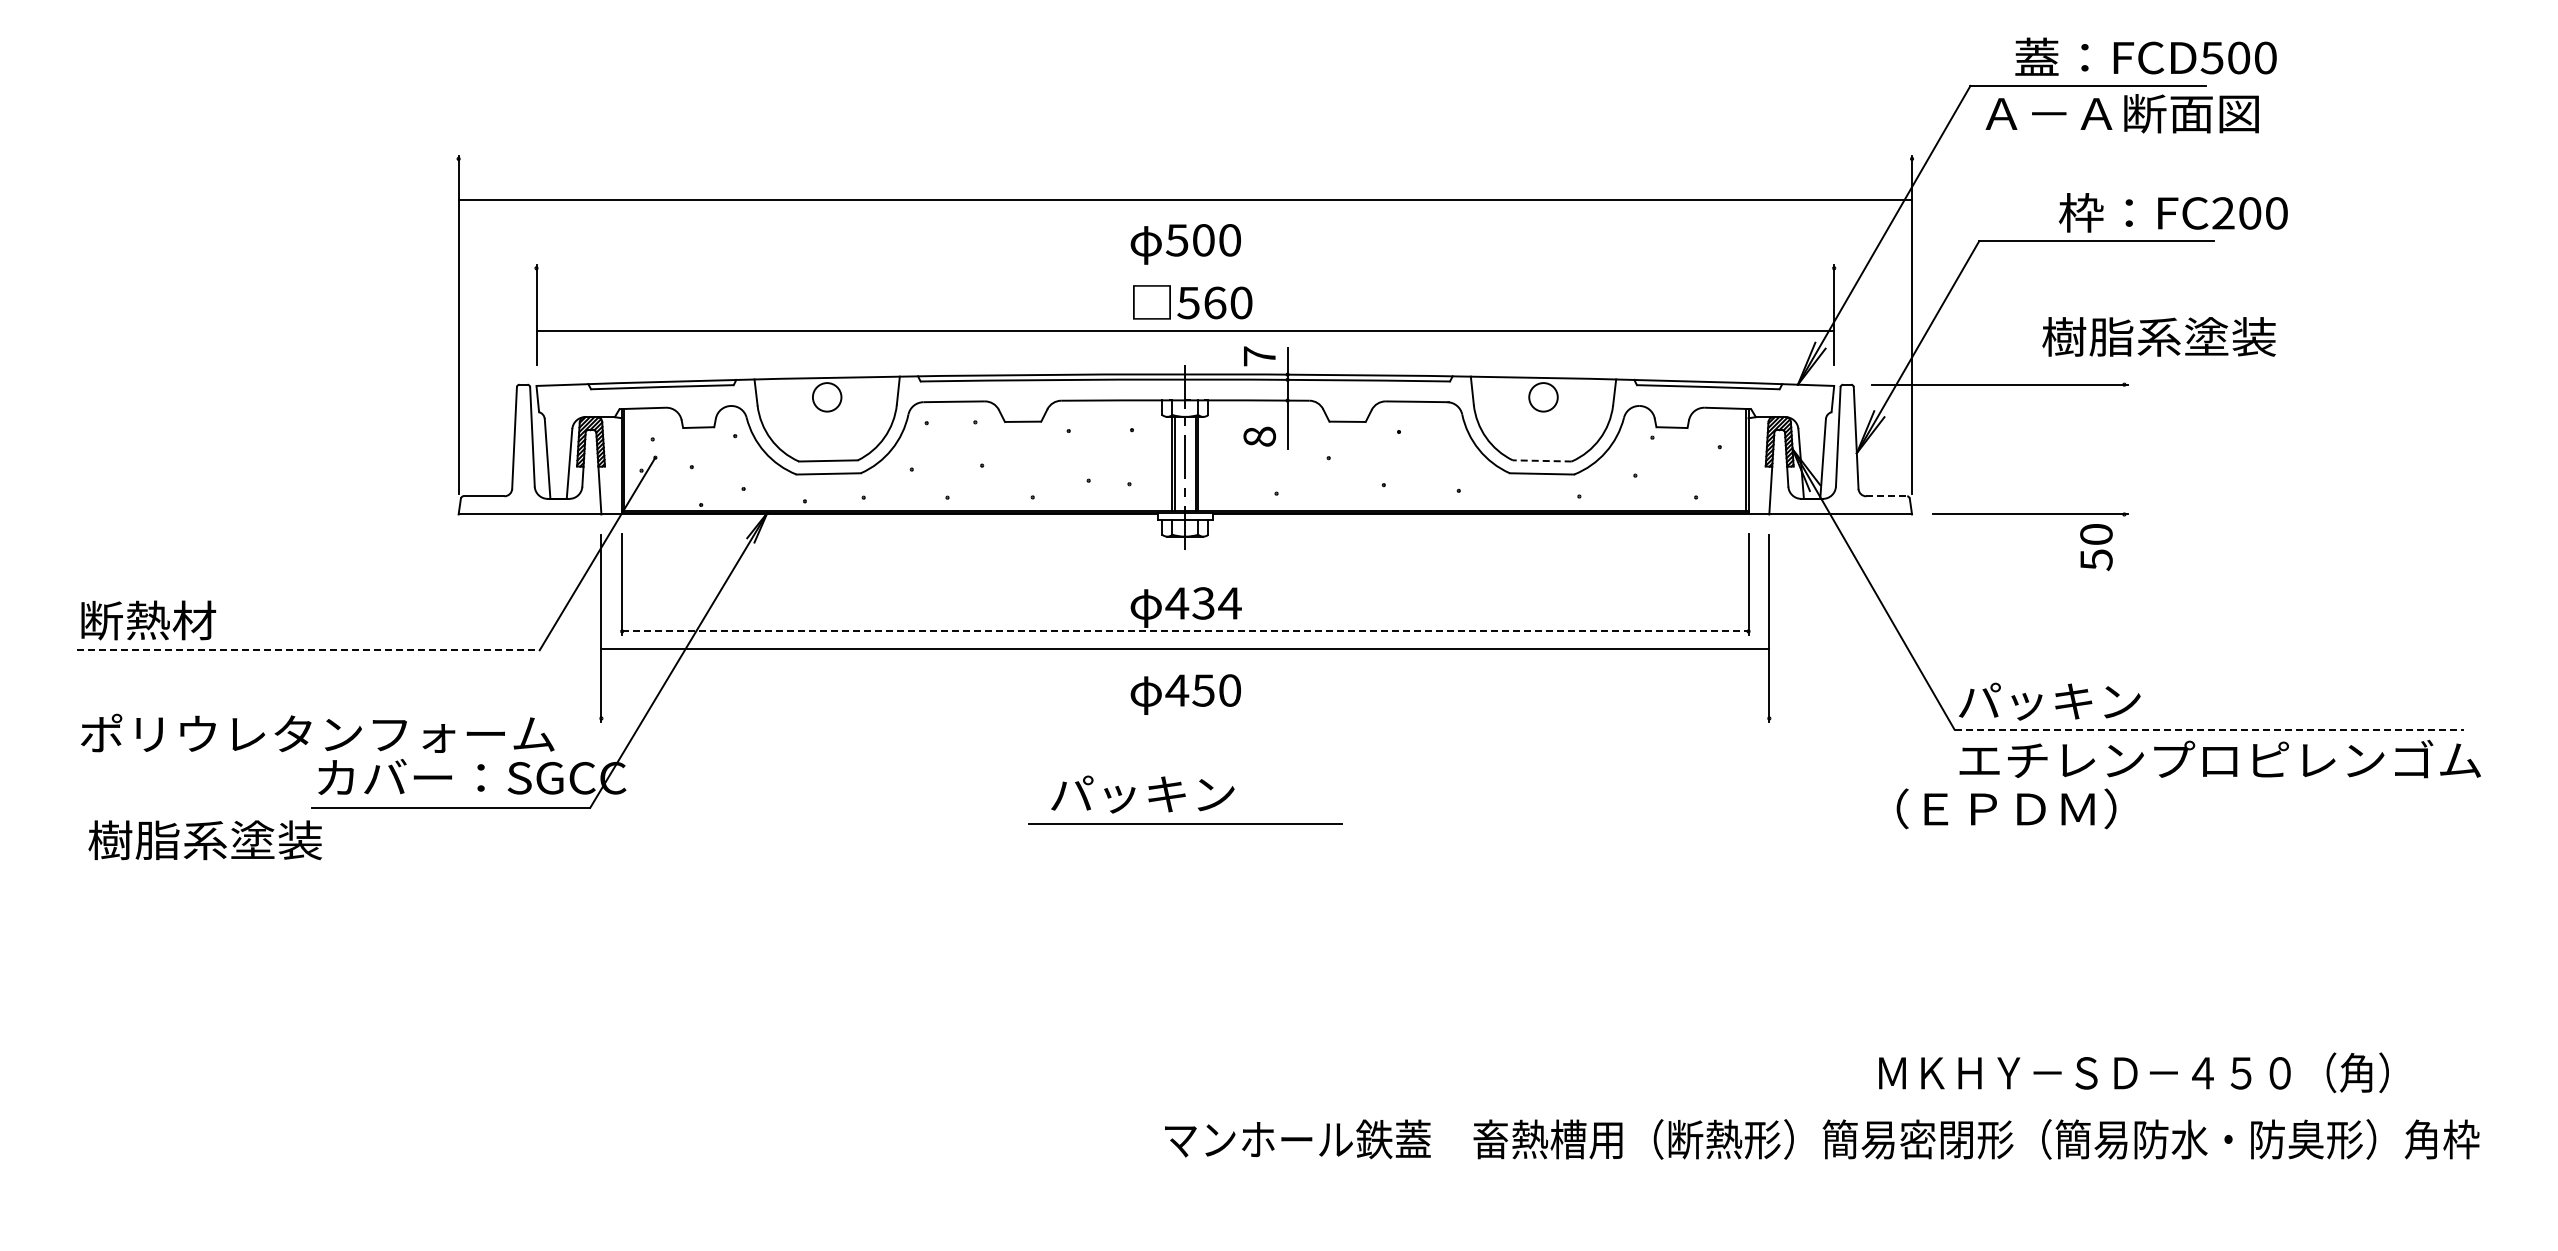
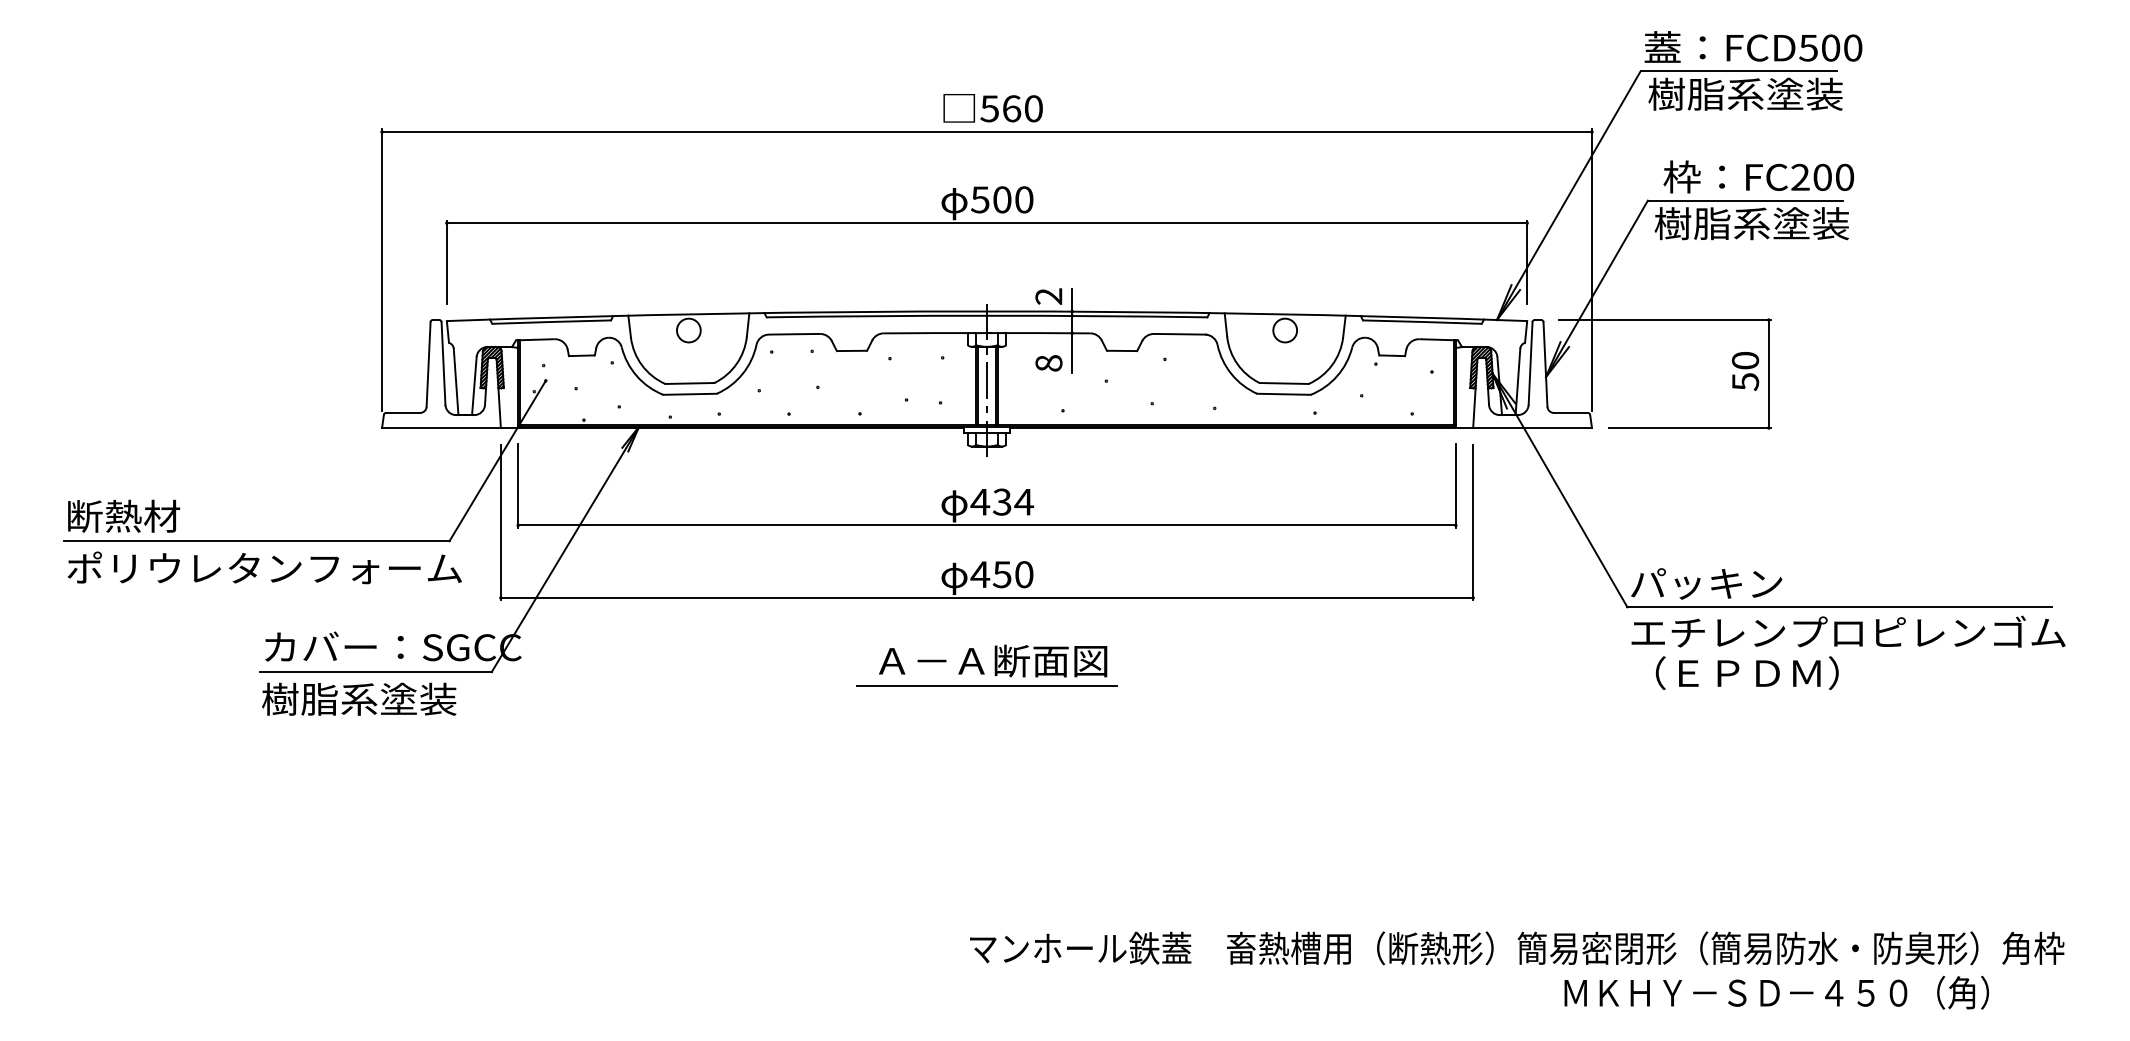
text: (2145, 56) -> (1753, 46), moved
text: (2118, 113) -> (1763, 94), Ａ－Ａ断面図 -> 樹脂系塗装
line: (1185, 199) -> (987, 131), moved
text: (2172, 212) -> (1758, 176), moved
text: (1192, 302) -> (992, 108), moved
line: (1185, 331) -> (987, 223), moved
text: (2158, 336) -> (1751, 223), moved
text: (1259, 356) -> (1048, 296), 7 -> 2
line: (2124, 449) -> (1768, 373), added
line: (1541, 460) -> (1283, 383), dashed -> solid
line: (1887, 496) -> (1571, 413), dashed -> solid
text: (2096, 547) -> (1745, 371), moved
line: (1185, 631) -> (987, 525), dashed -> solid
line: (1185, 649) -> (987, 597), moved
line: (308, 650) -> (257, 541), dashed -> solid
line: (2209, 729) -> (1839, 607), dashed -> solid
text: (317, 732) -> (264, 567), moved
text: (1190, 793) -> (991, 660), パッキン -> Ａ－Ａ断面図
text: (2006, 808) -> (1747, 672), moved
text: (204, 840) -> (358, 699), moved
text: (2133, 1072) -> (1776, 992), moved

